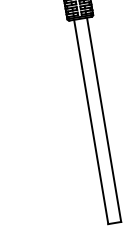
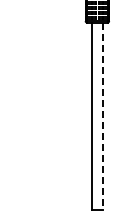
line: (104, 120) -> (103, 116), solid -> dashed

